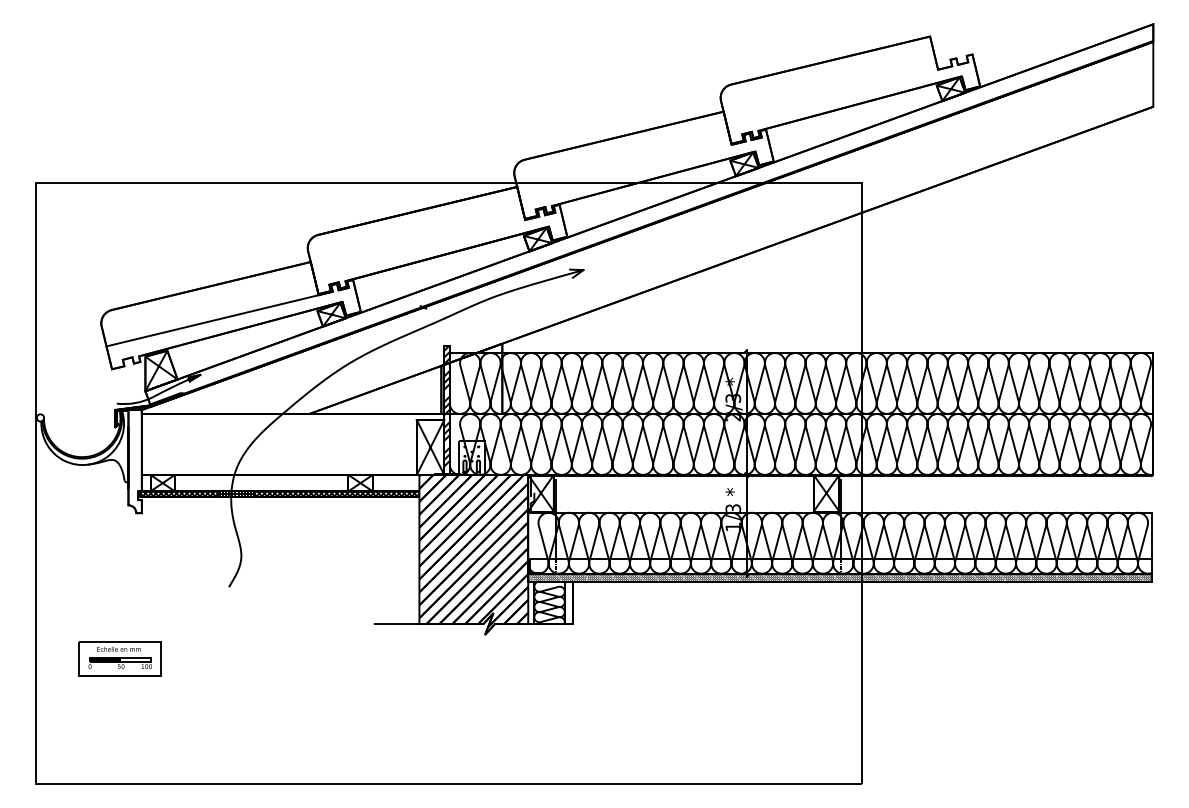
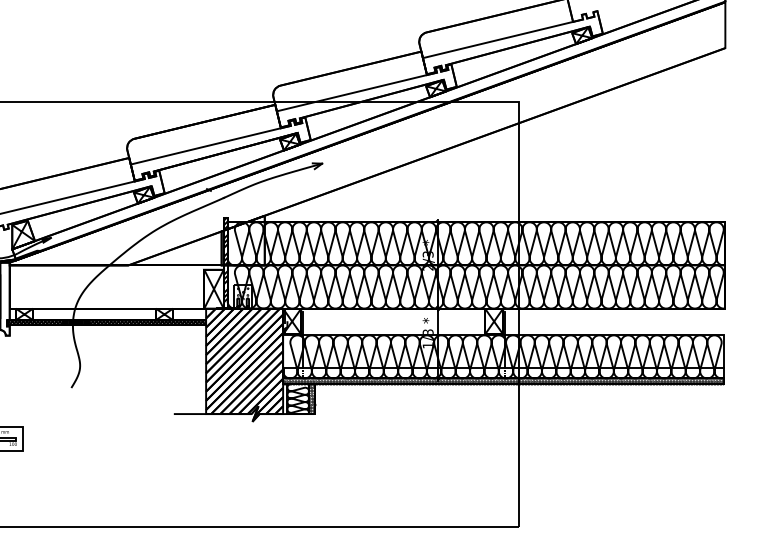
line: (831, 94) -> (497, 39), added
line: (625, 170) -> (351, 93), added
line: (418, 245) -> (205, 146), added
hatch: (568, 602) -> (311, 398), added

